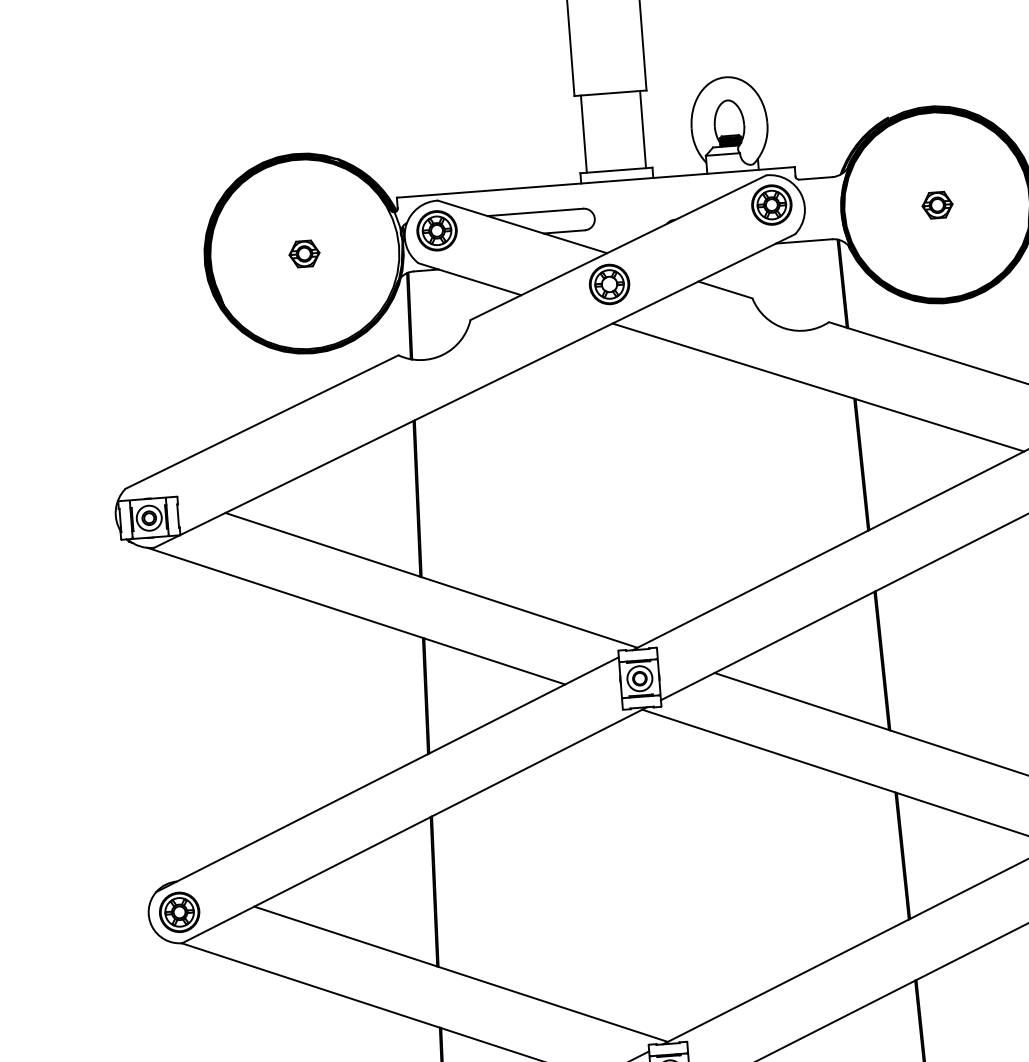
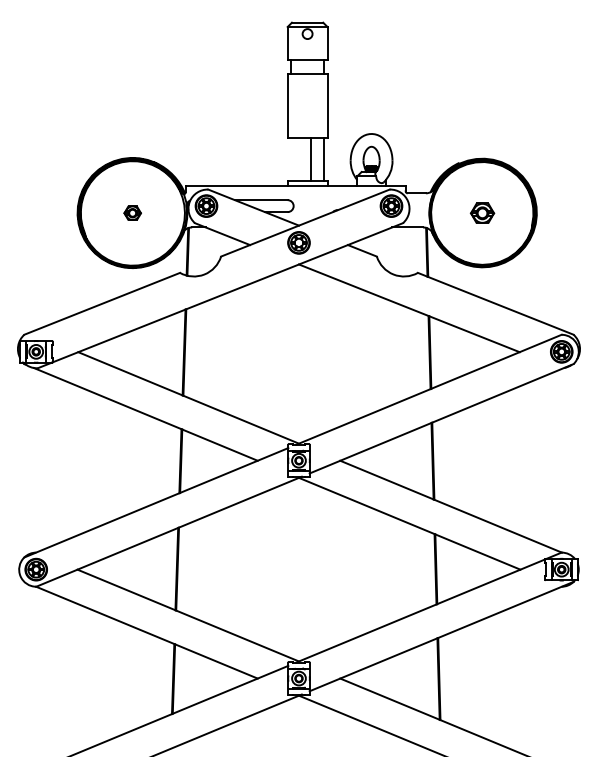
line: (584, 132) -> (311, 158), moved
part: (937, 203) -> (482, 212), size x1.4

